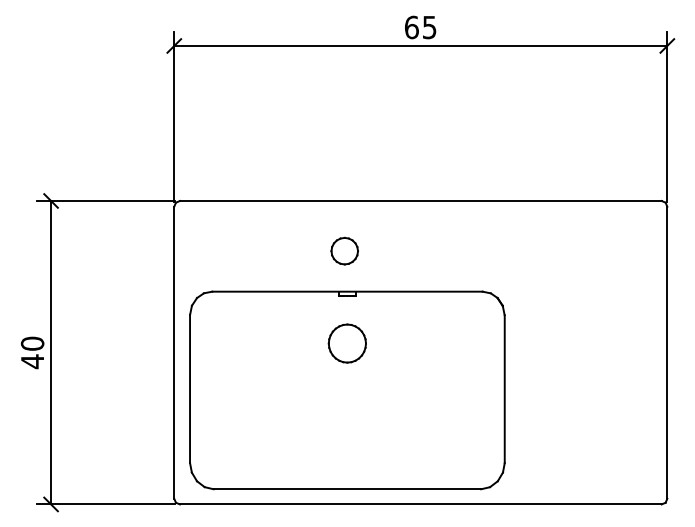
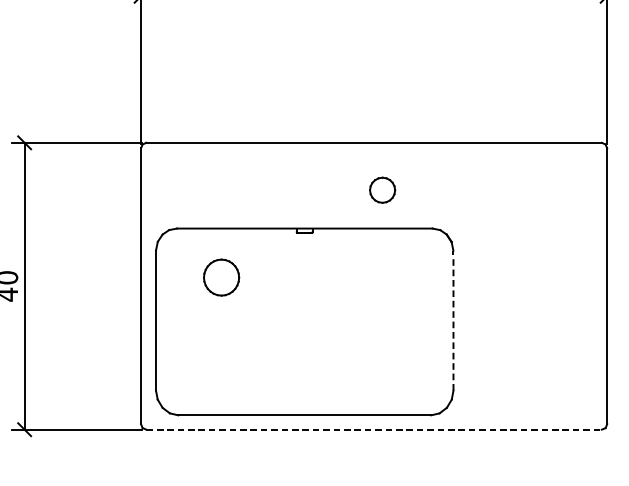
part: (344, 250) -> (382, 189), moved
part: (346, 343) -> (220, 277), moved
line: (504, 389) -> (453, 321), solid -> dashed
line: (420, 504) -> (373, 429), solid -> dashed

